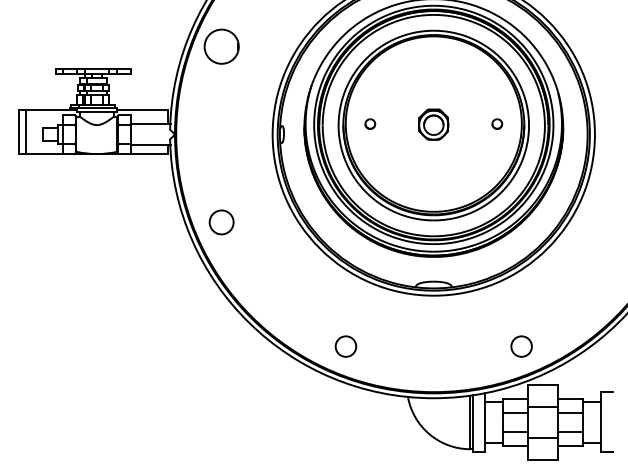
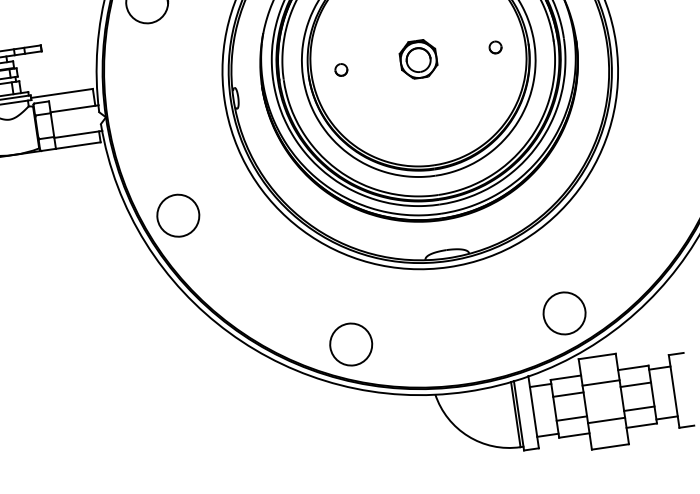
circle: (221, 222) -> (178, 215), size x1.43
circle: (345, 346) -> (350, 344), size x1.67
circle: (521, 346) -> (564, 313), size x1.67

